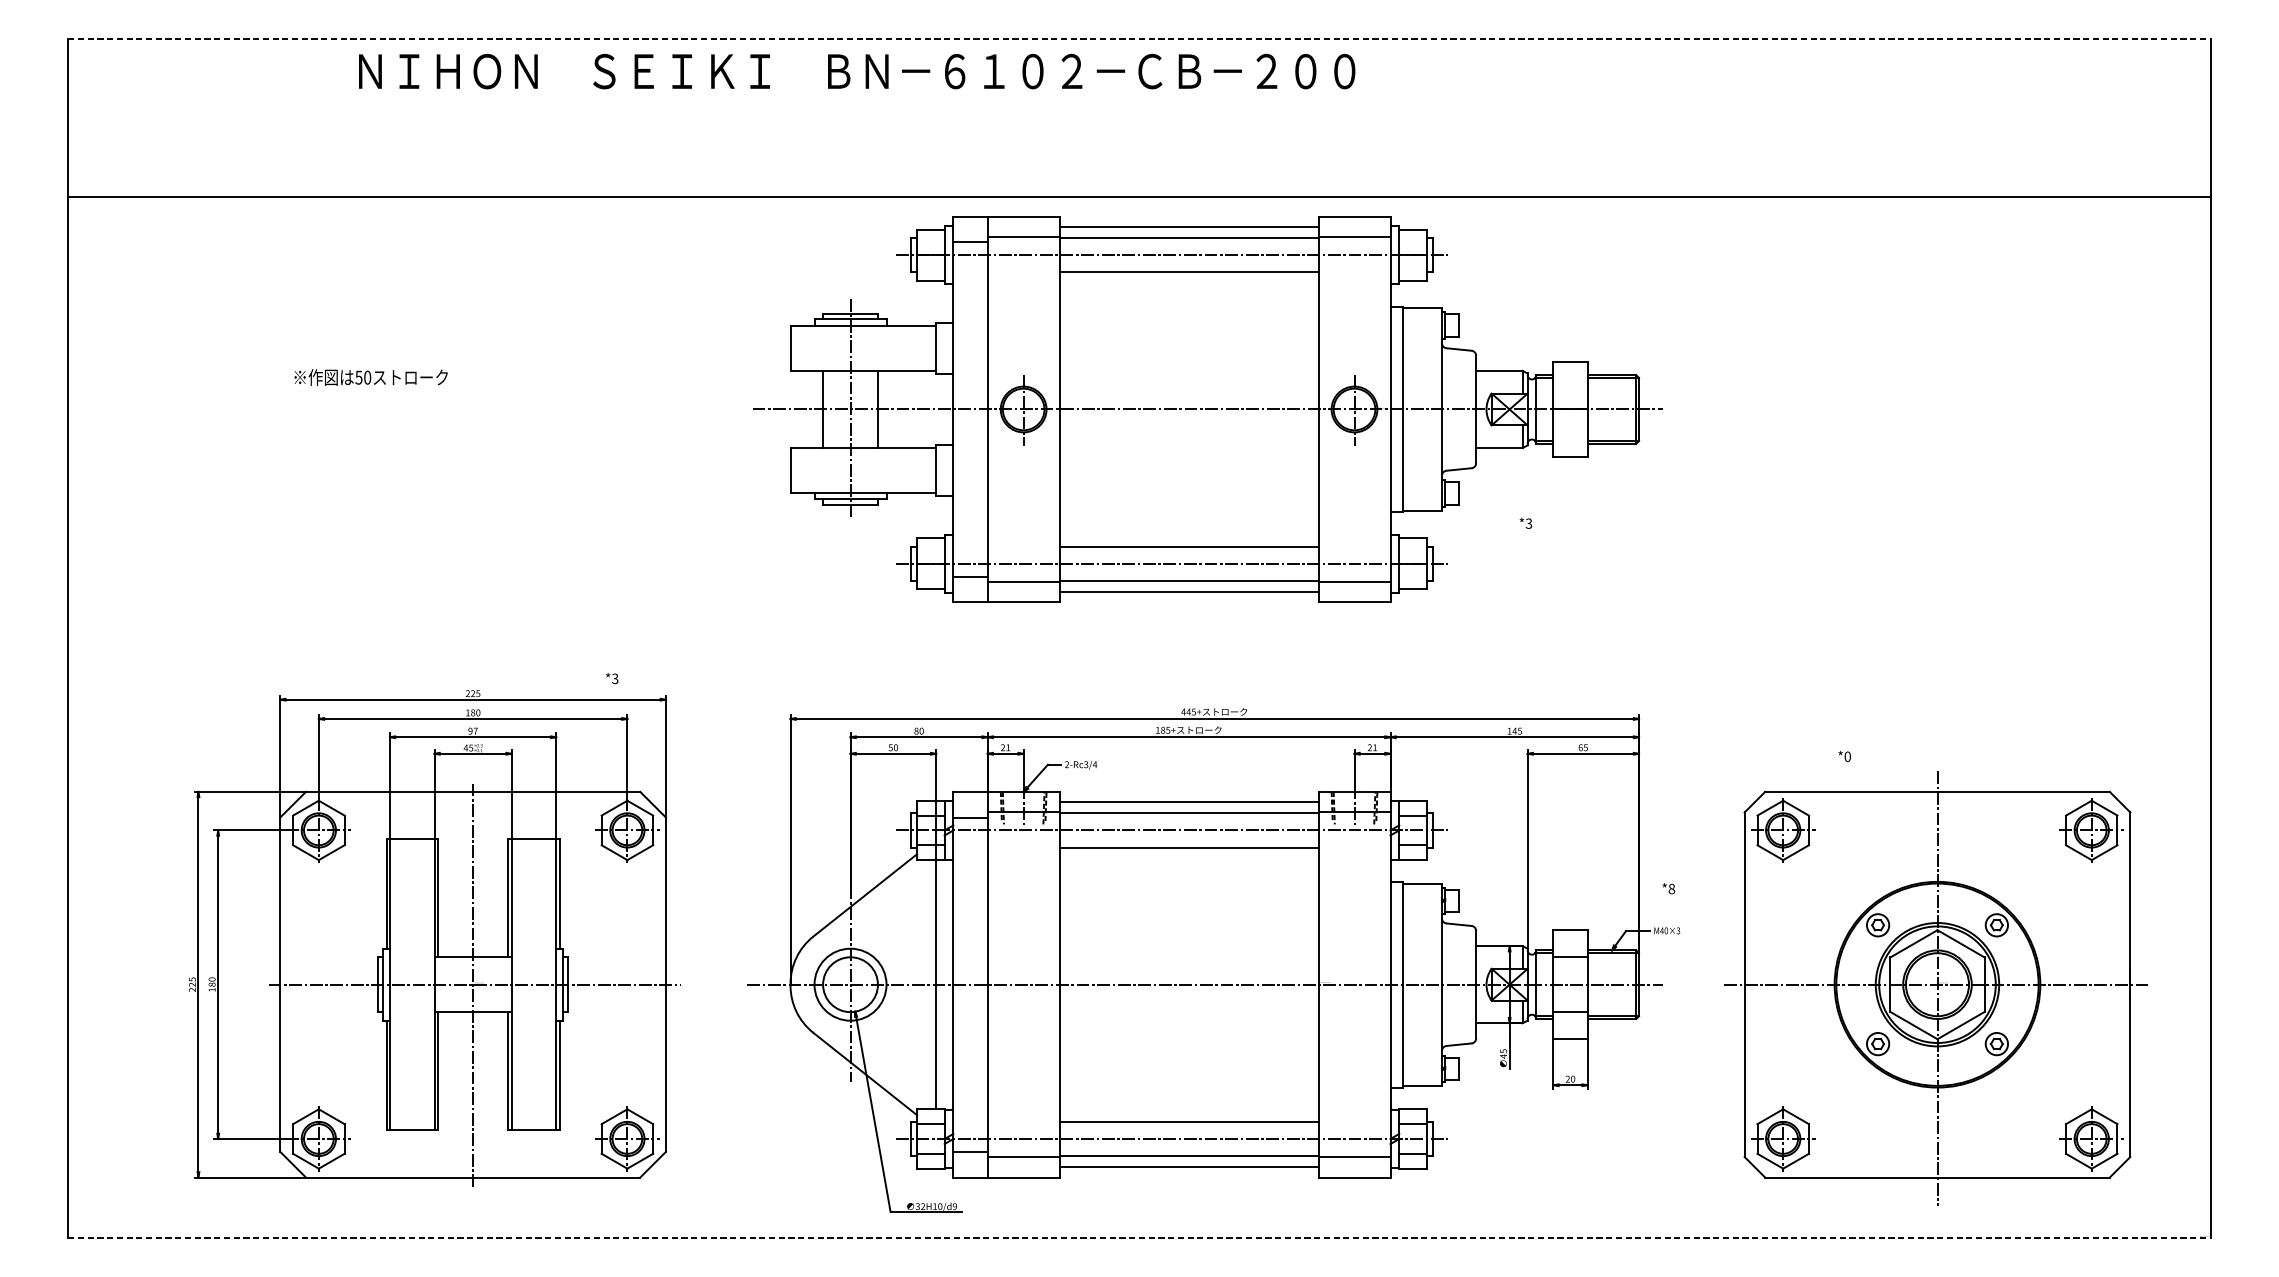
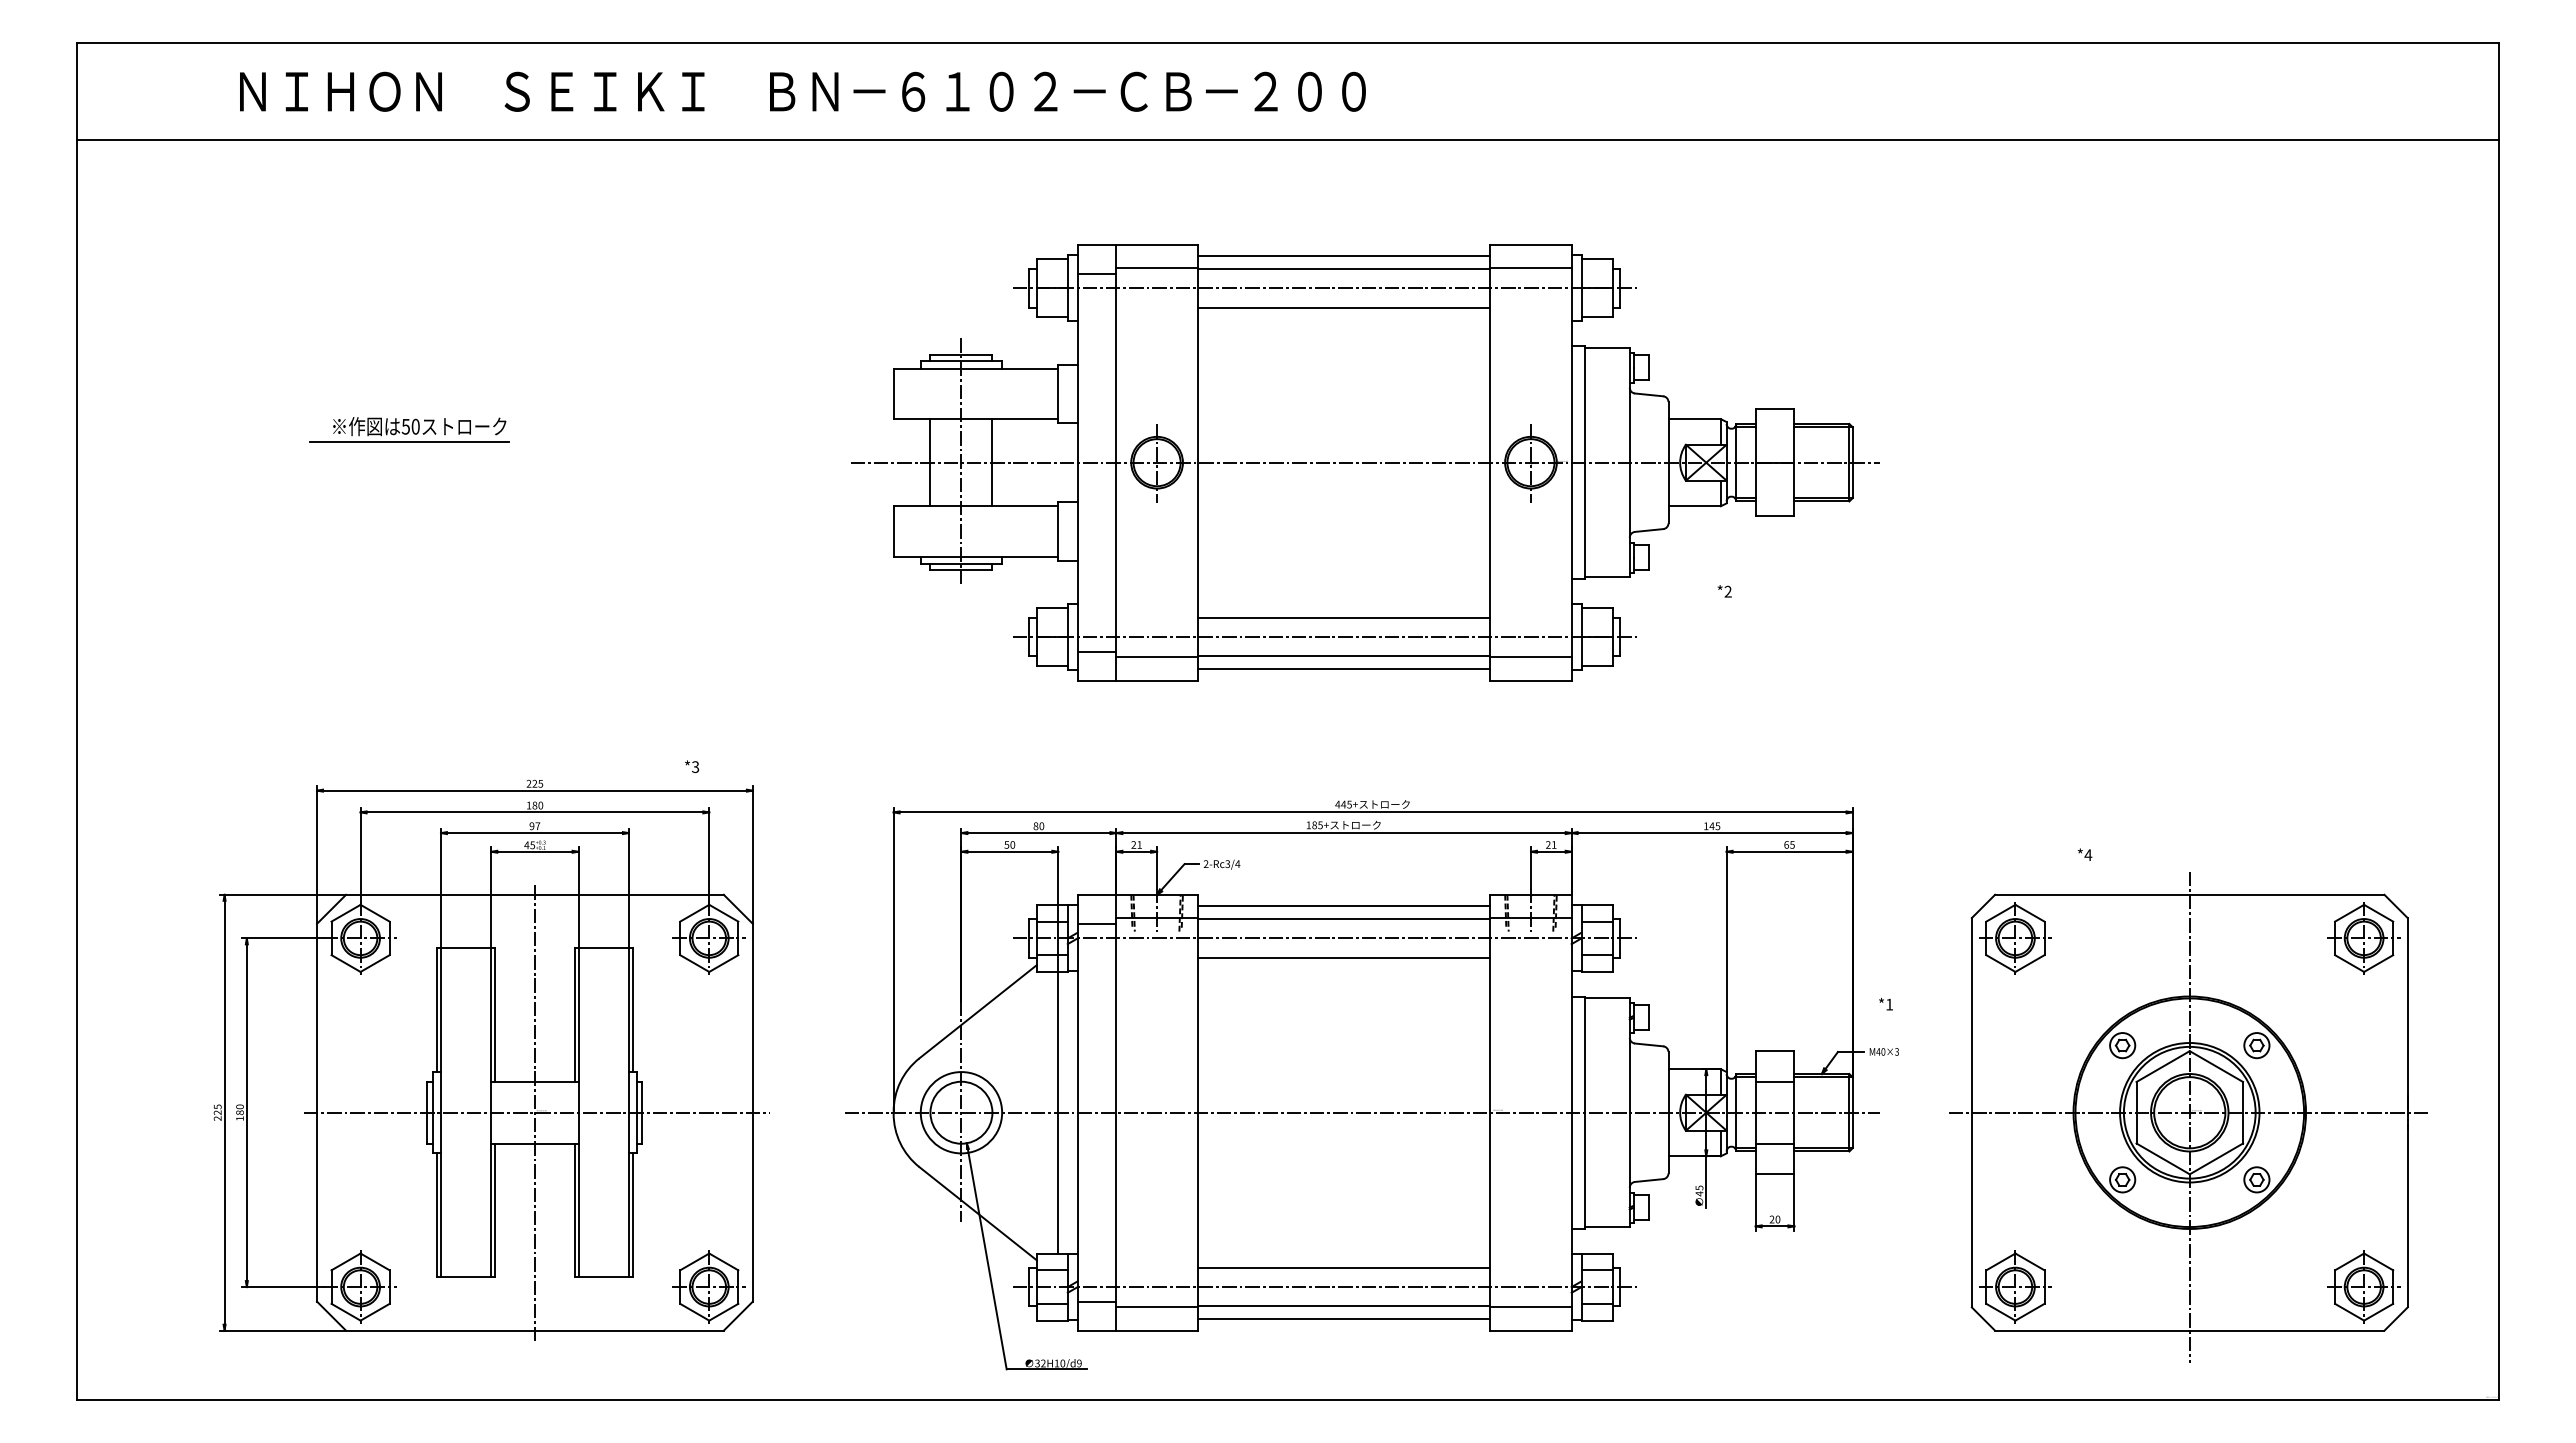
line: (1139, 38) -> (1288, 43), dashed -> solid
text: (856, 71) -> (802, 91), moved
line: (1139, 196) -> (1287, 140), moved
line: (361, 391) -> (408, 442), added
text: (1528, 523) -> (1727, 591), *3 -> *2
text: (1847, 757) -> (2088, 855), *0 -> *4
text: (1671, 888) -> (1889, 1004), *8 -> *1
line: (1139, 1238) -> (1288, 1399), dashed -> solid

